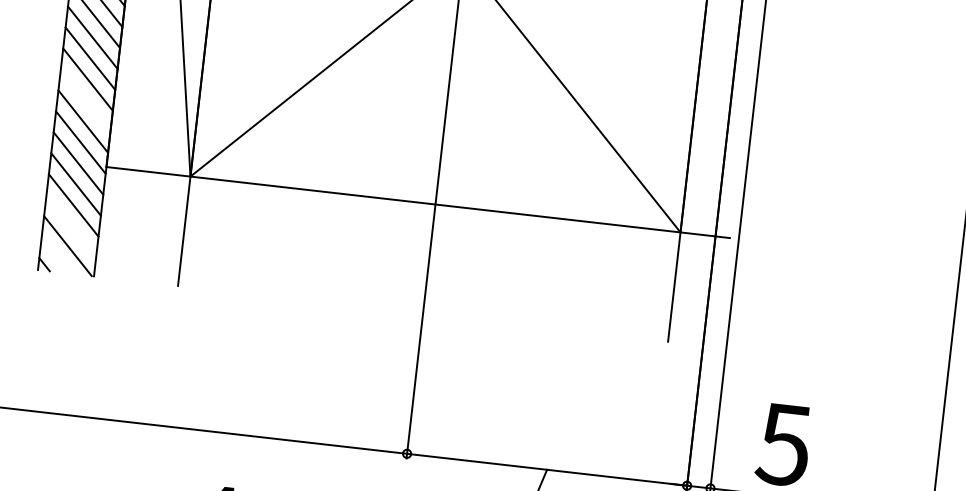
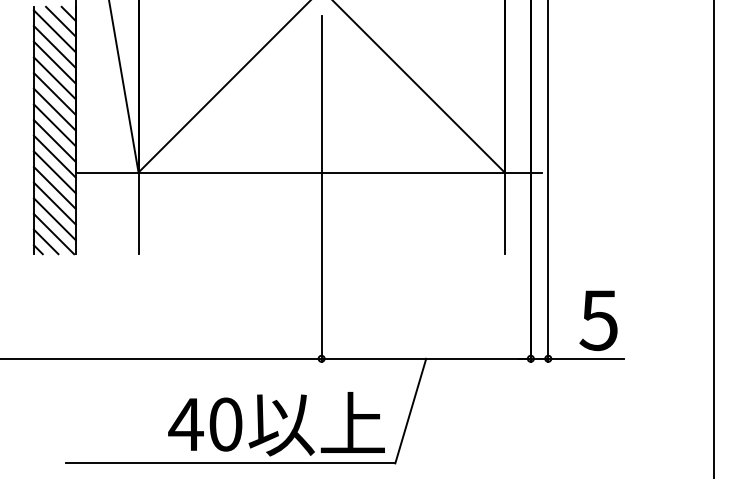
line: (85, 100) -> (54, 125), added
line: (70, 226) -> (54, 219), added
line: (55, 254) -> (45, 241), added

